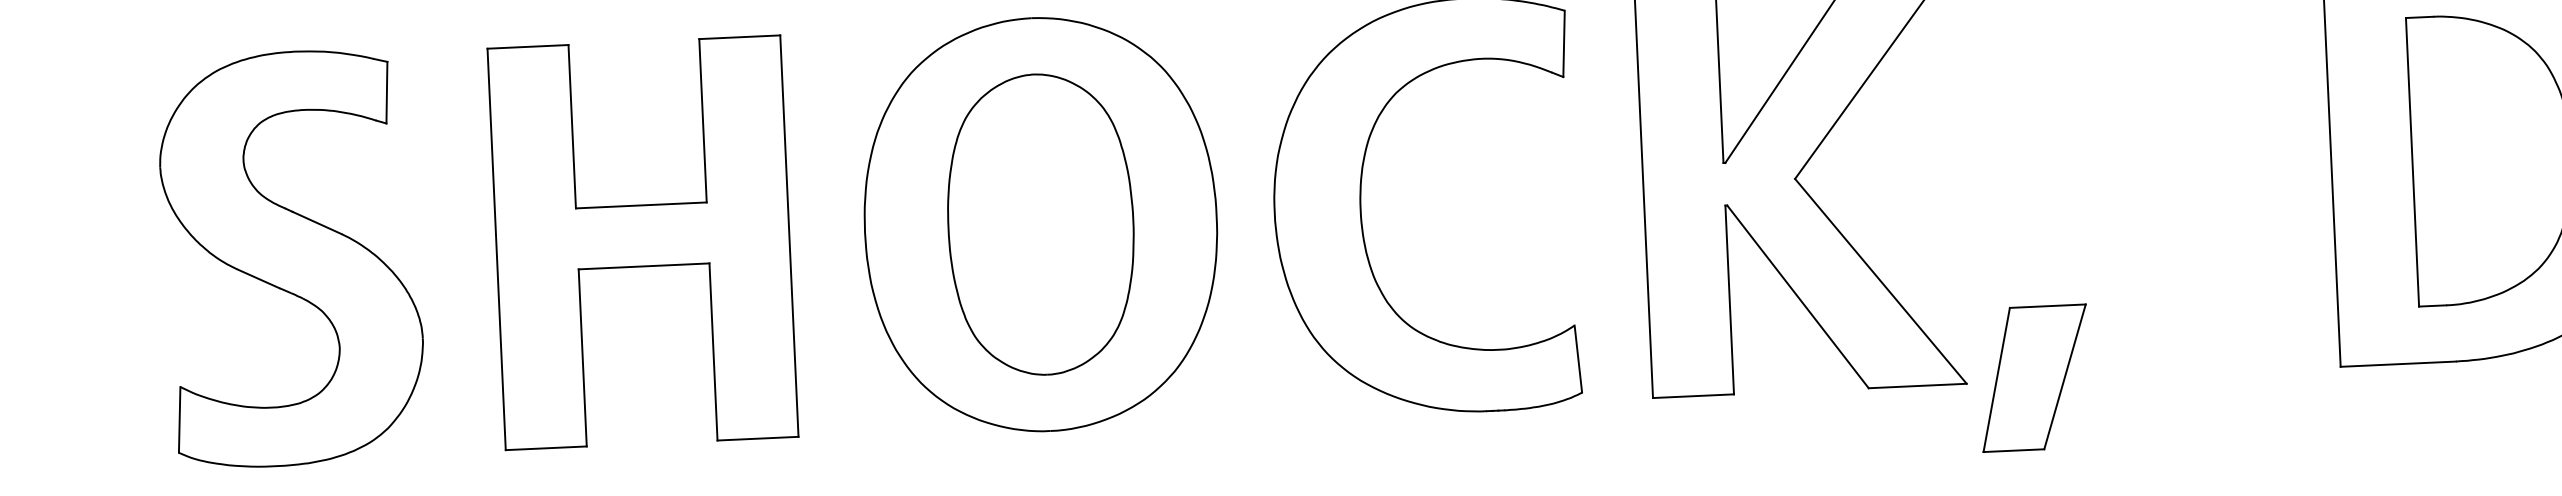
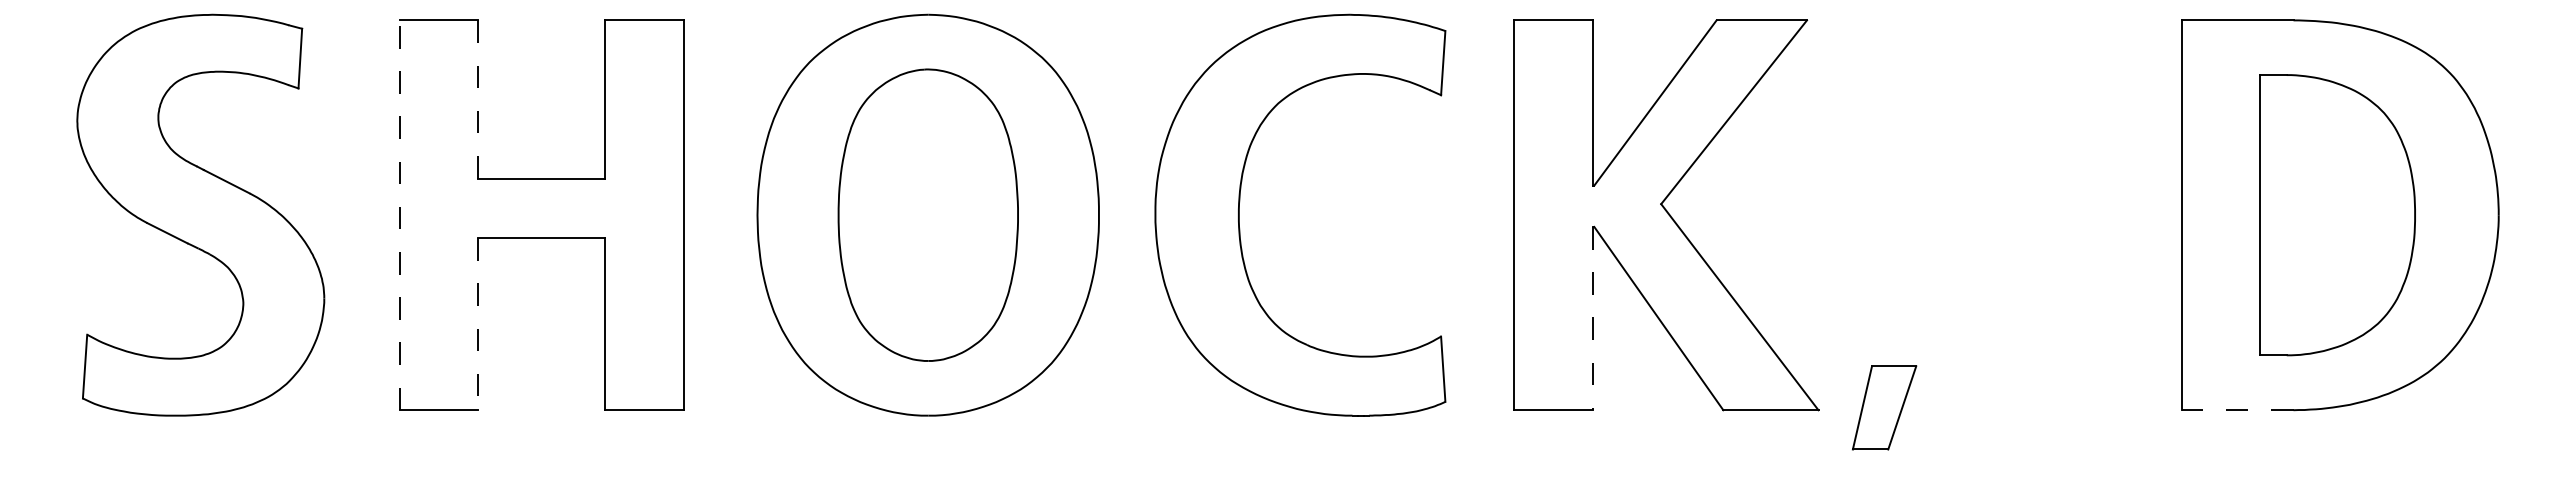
line: (572, 127) -> (478, 100), solid -> dashed
line: (496, 249) -> (399, 215), solid -> dashed
line: (1729, 299) -> (1592, 318), solid -> dashed
line: (582, 358) -> (478, 324), solid -> dashed
line: (2398, 364) -> (2237, 410), solid -> dashed
part: (2034, 377) -> (1884, 407), size x0.6

